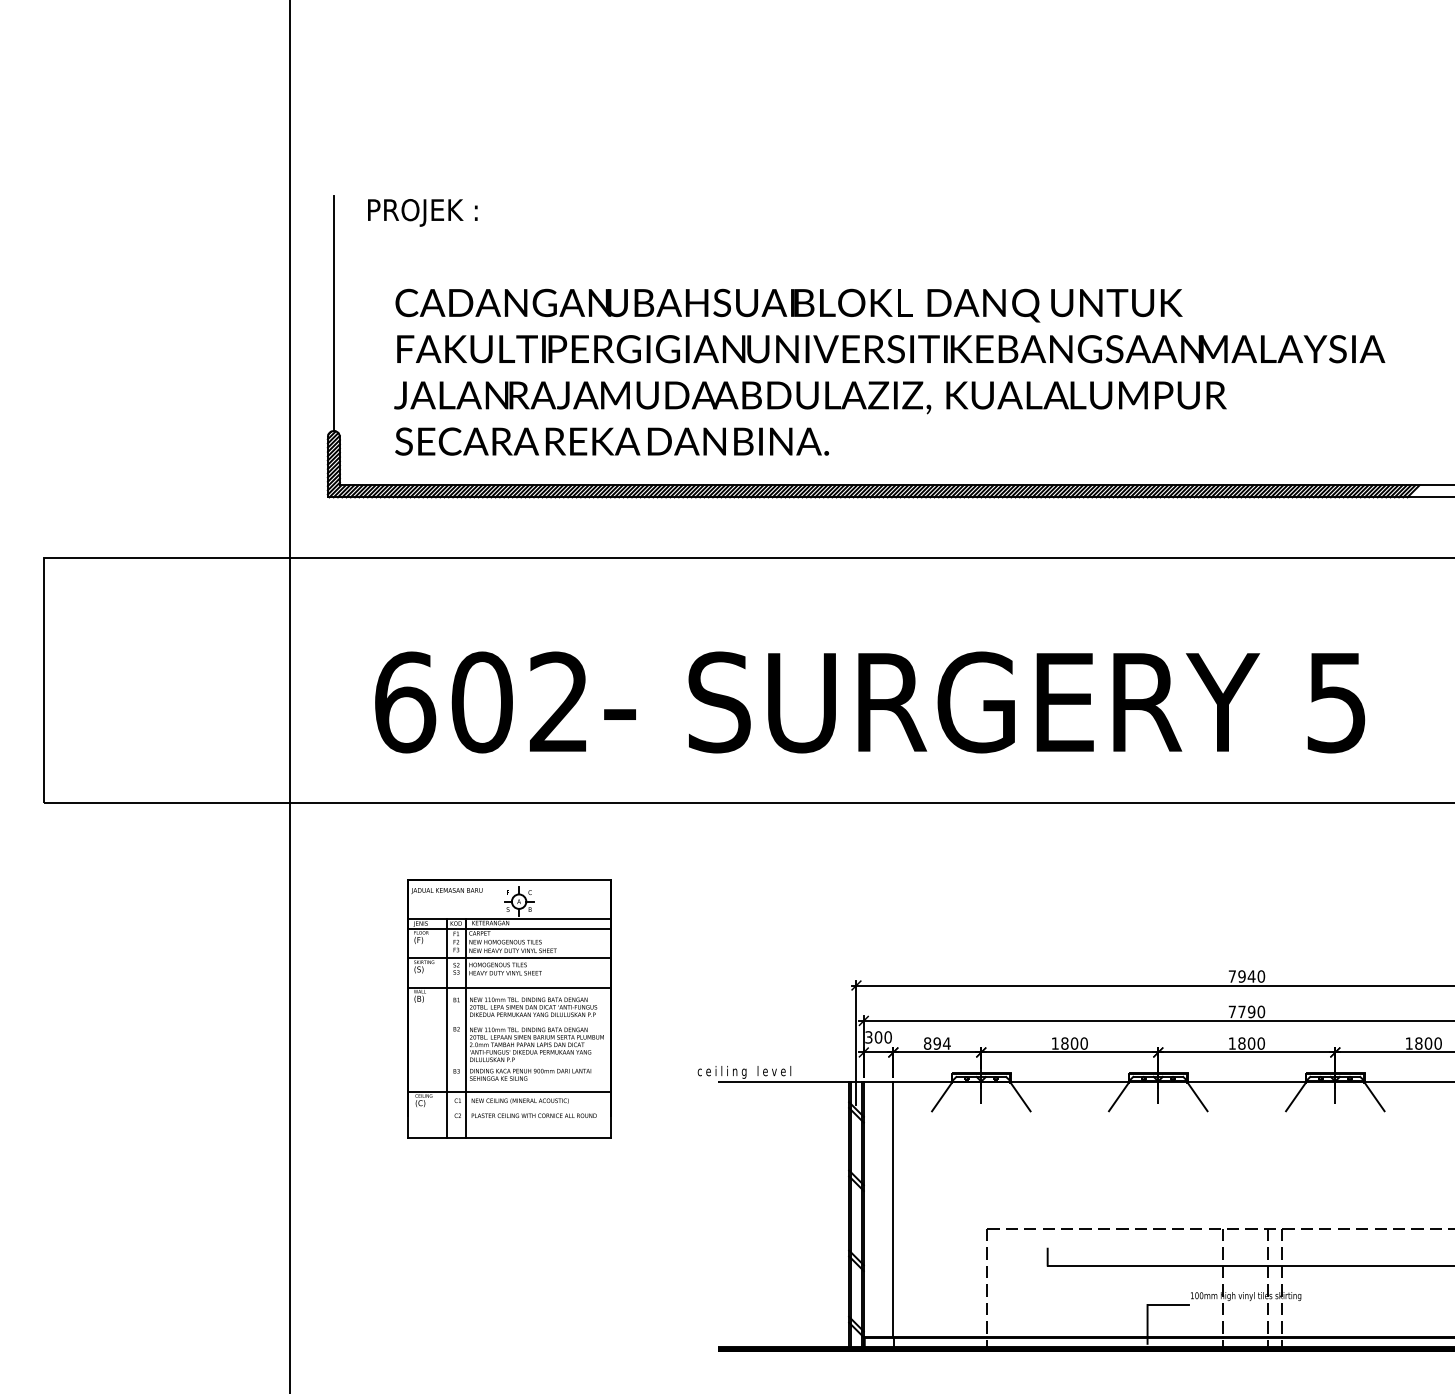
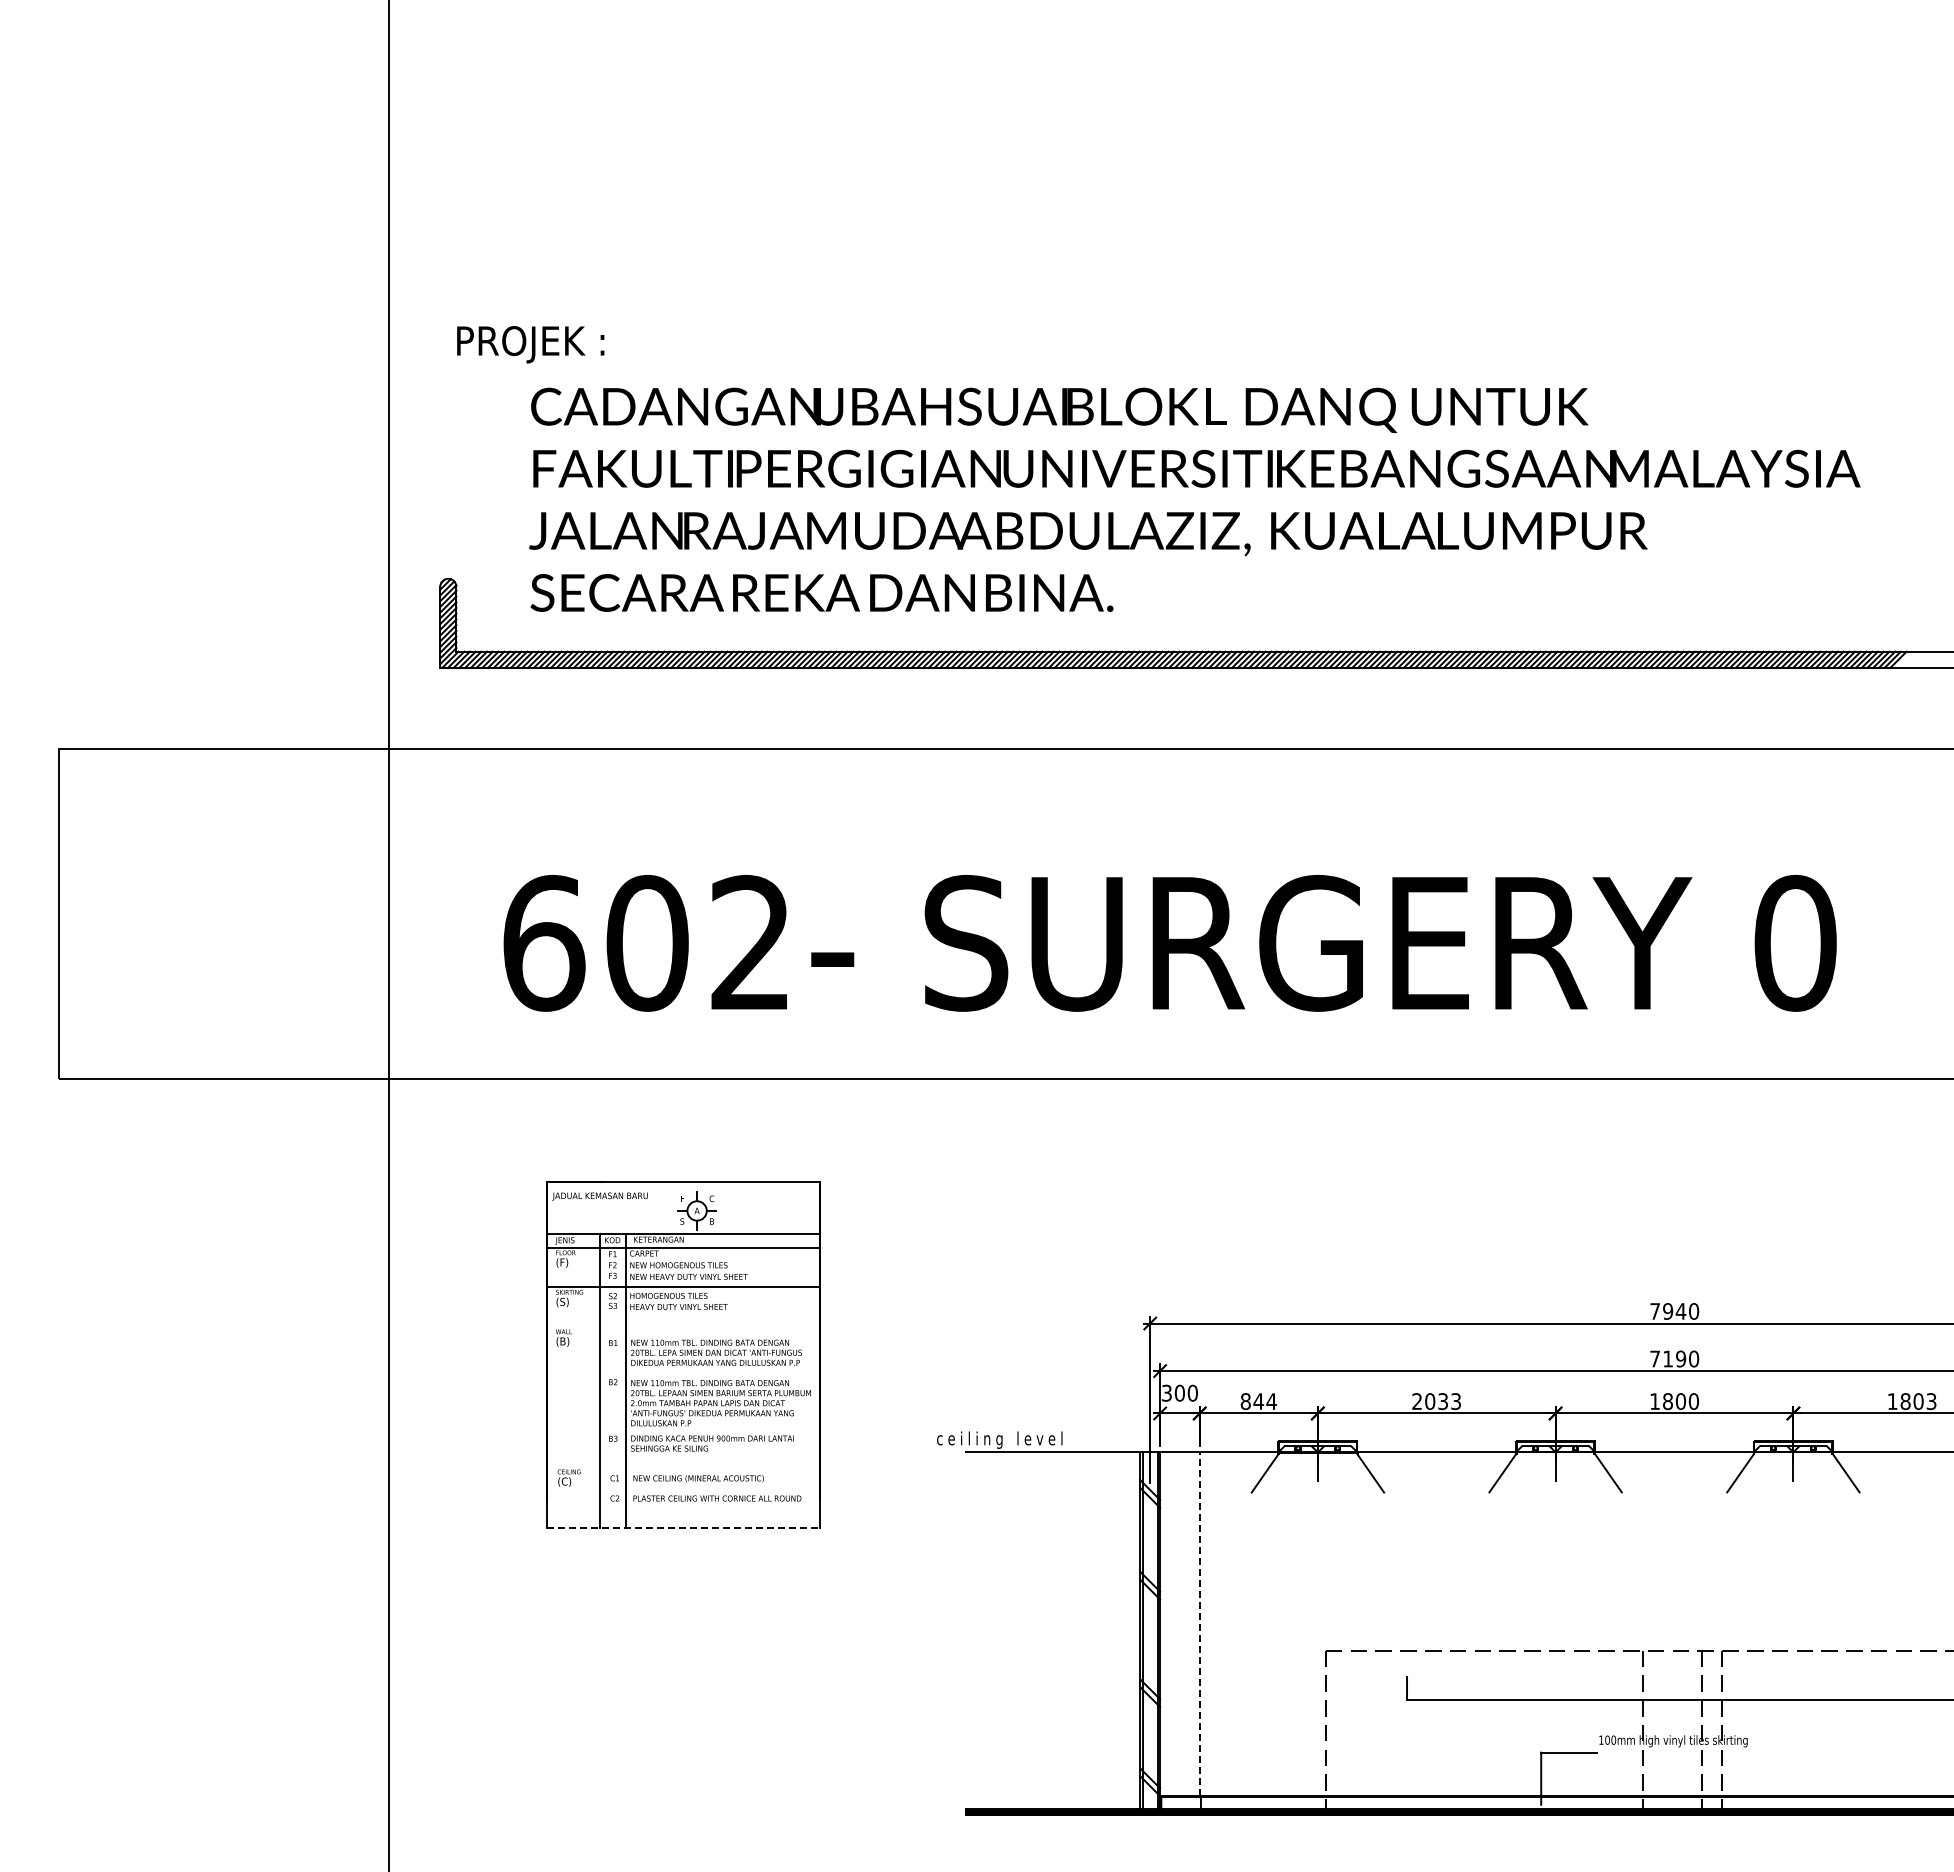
text: (422, 212) -> (530, 344), moved
line: (334, 313) -> (448, 420), removed
text: (1336, 701) -> (1795, 942), 5 -> 0
line: (508, 987) -> (683, 1326), removed
text: (1241, 1011) -> (1667, 1358), 7790 -> 7190
text: (937, 1043) -> (1258, 1401), 894 -> 844
text: (1069, 1043) -> (1436, 1401), 1800 -> 2033
text: (1438, 1043) -> (1931, 1401), 1800 -> 1803
line: (508, 1091) -> (683, 1466), removed
line: (509, 1138) -> (684, 1528), solid -> dashed
line: (893, 1209) -> (1199, 1624), solid -> dashed

